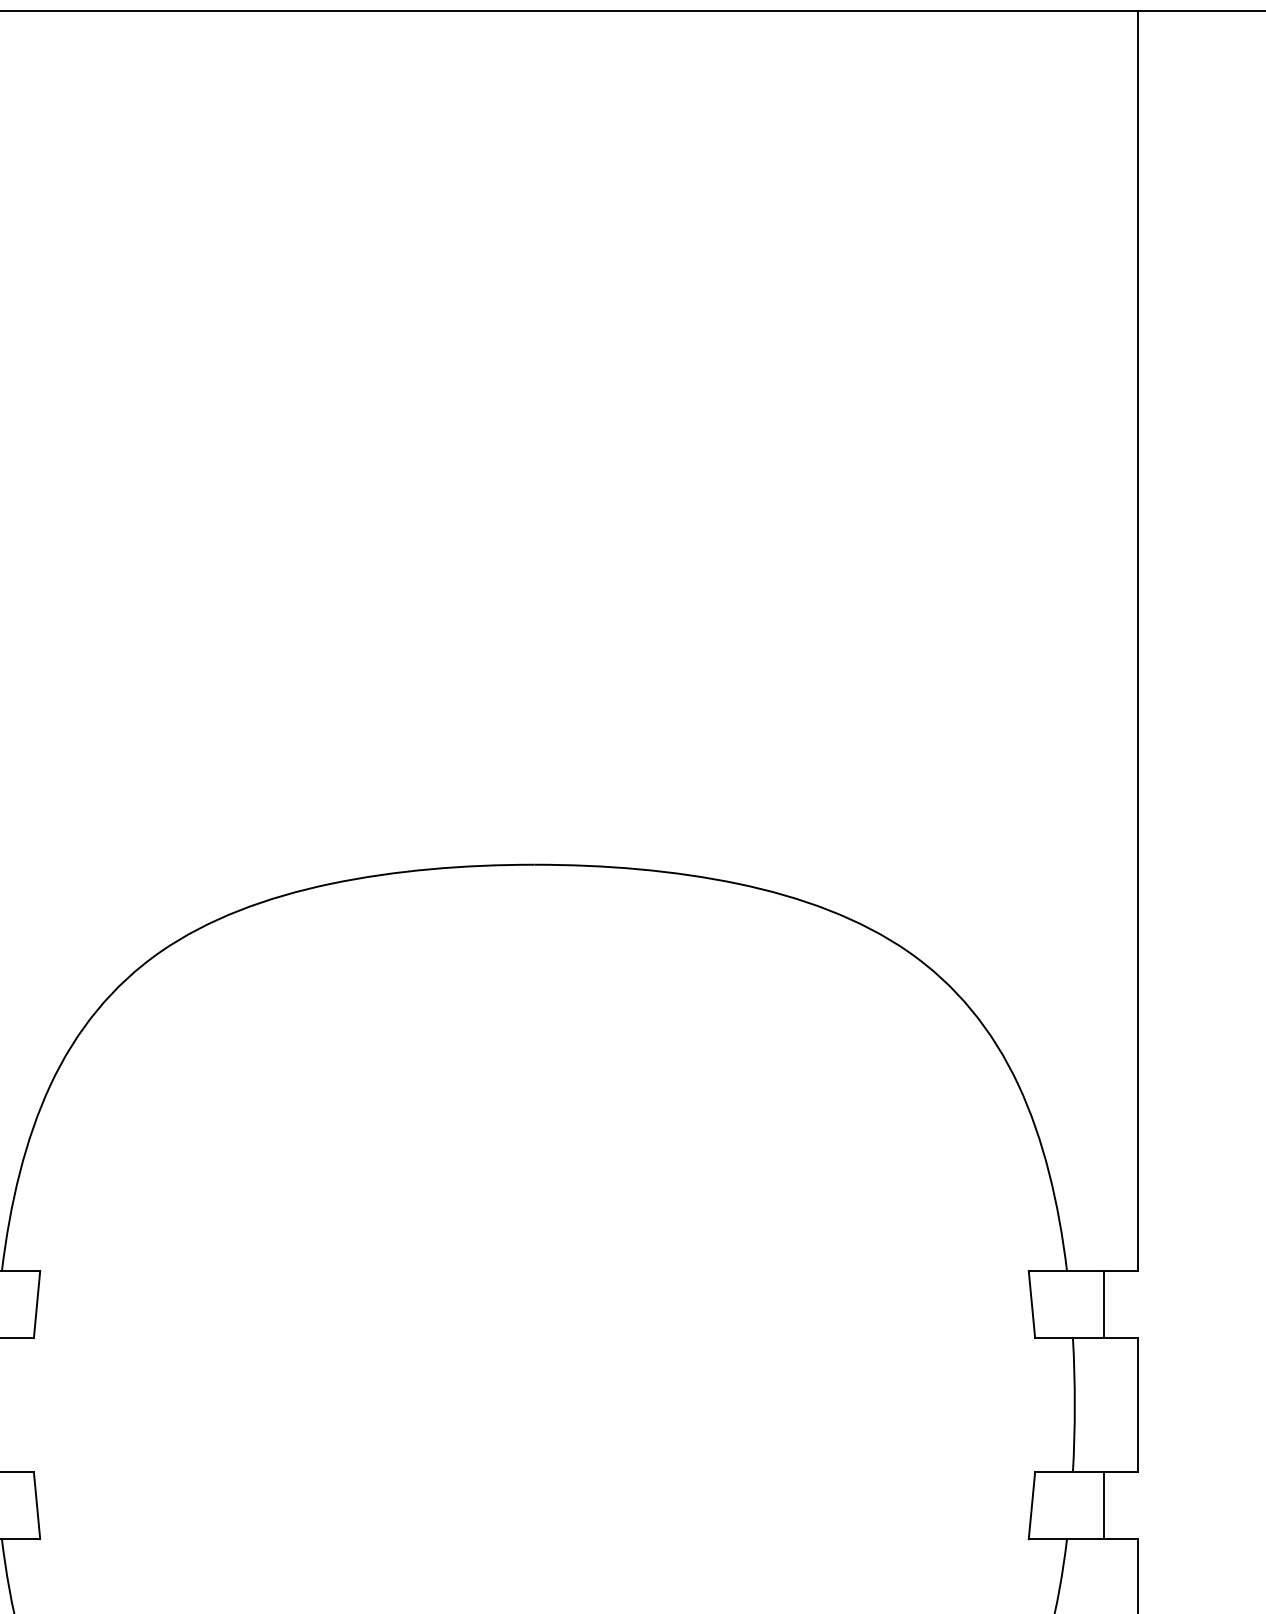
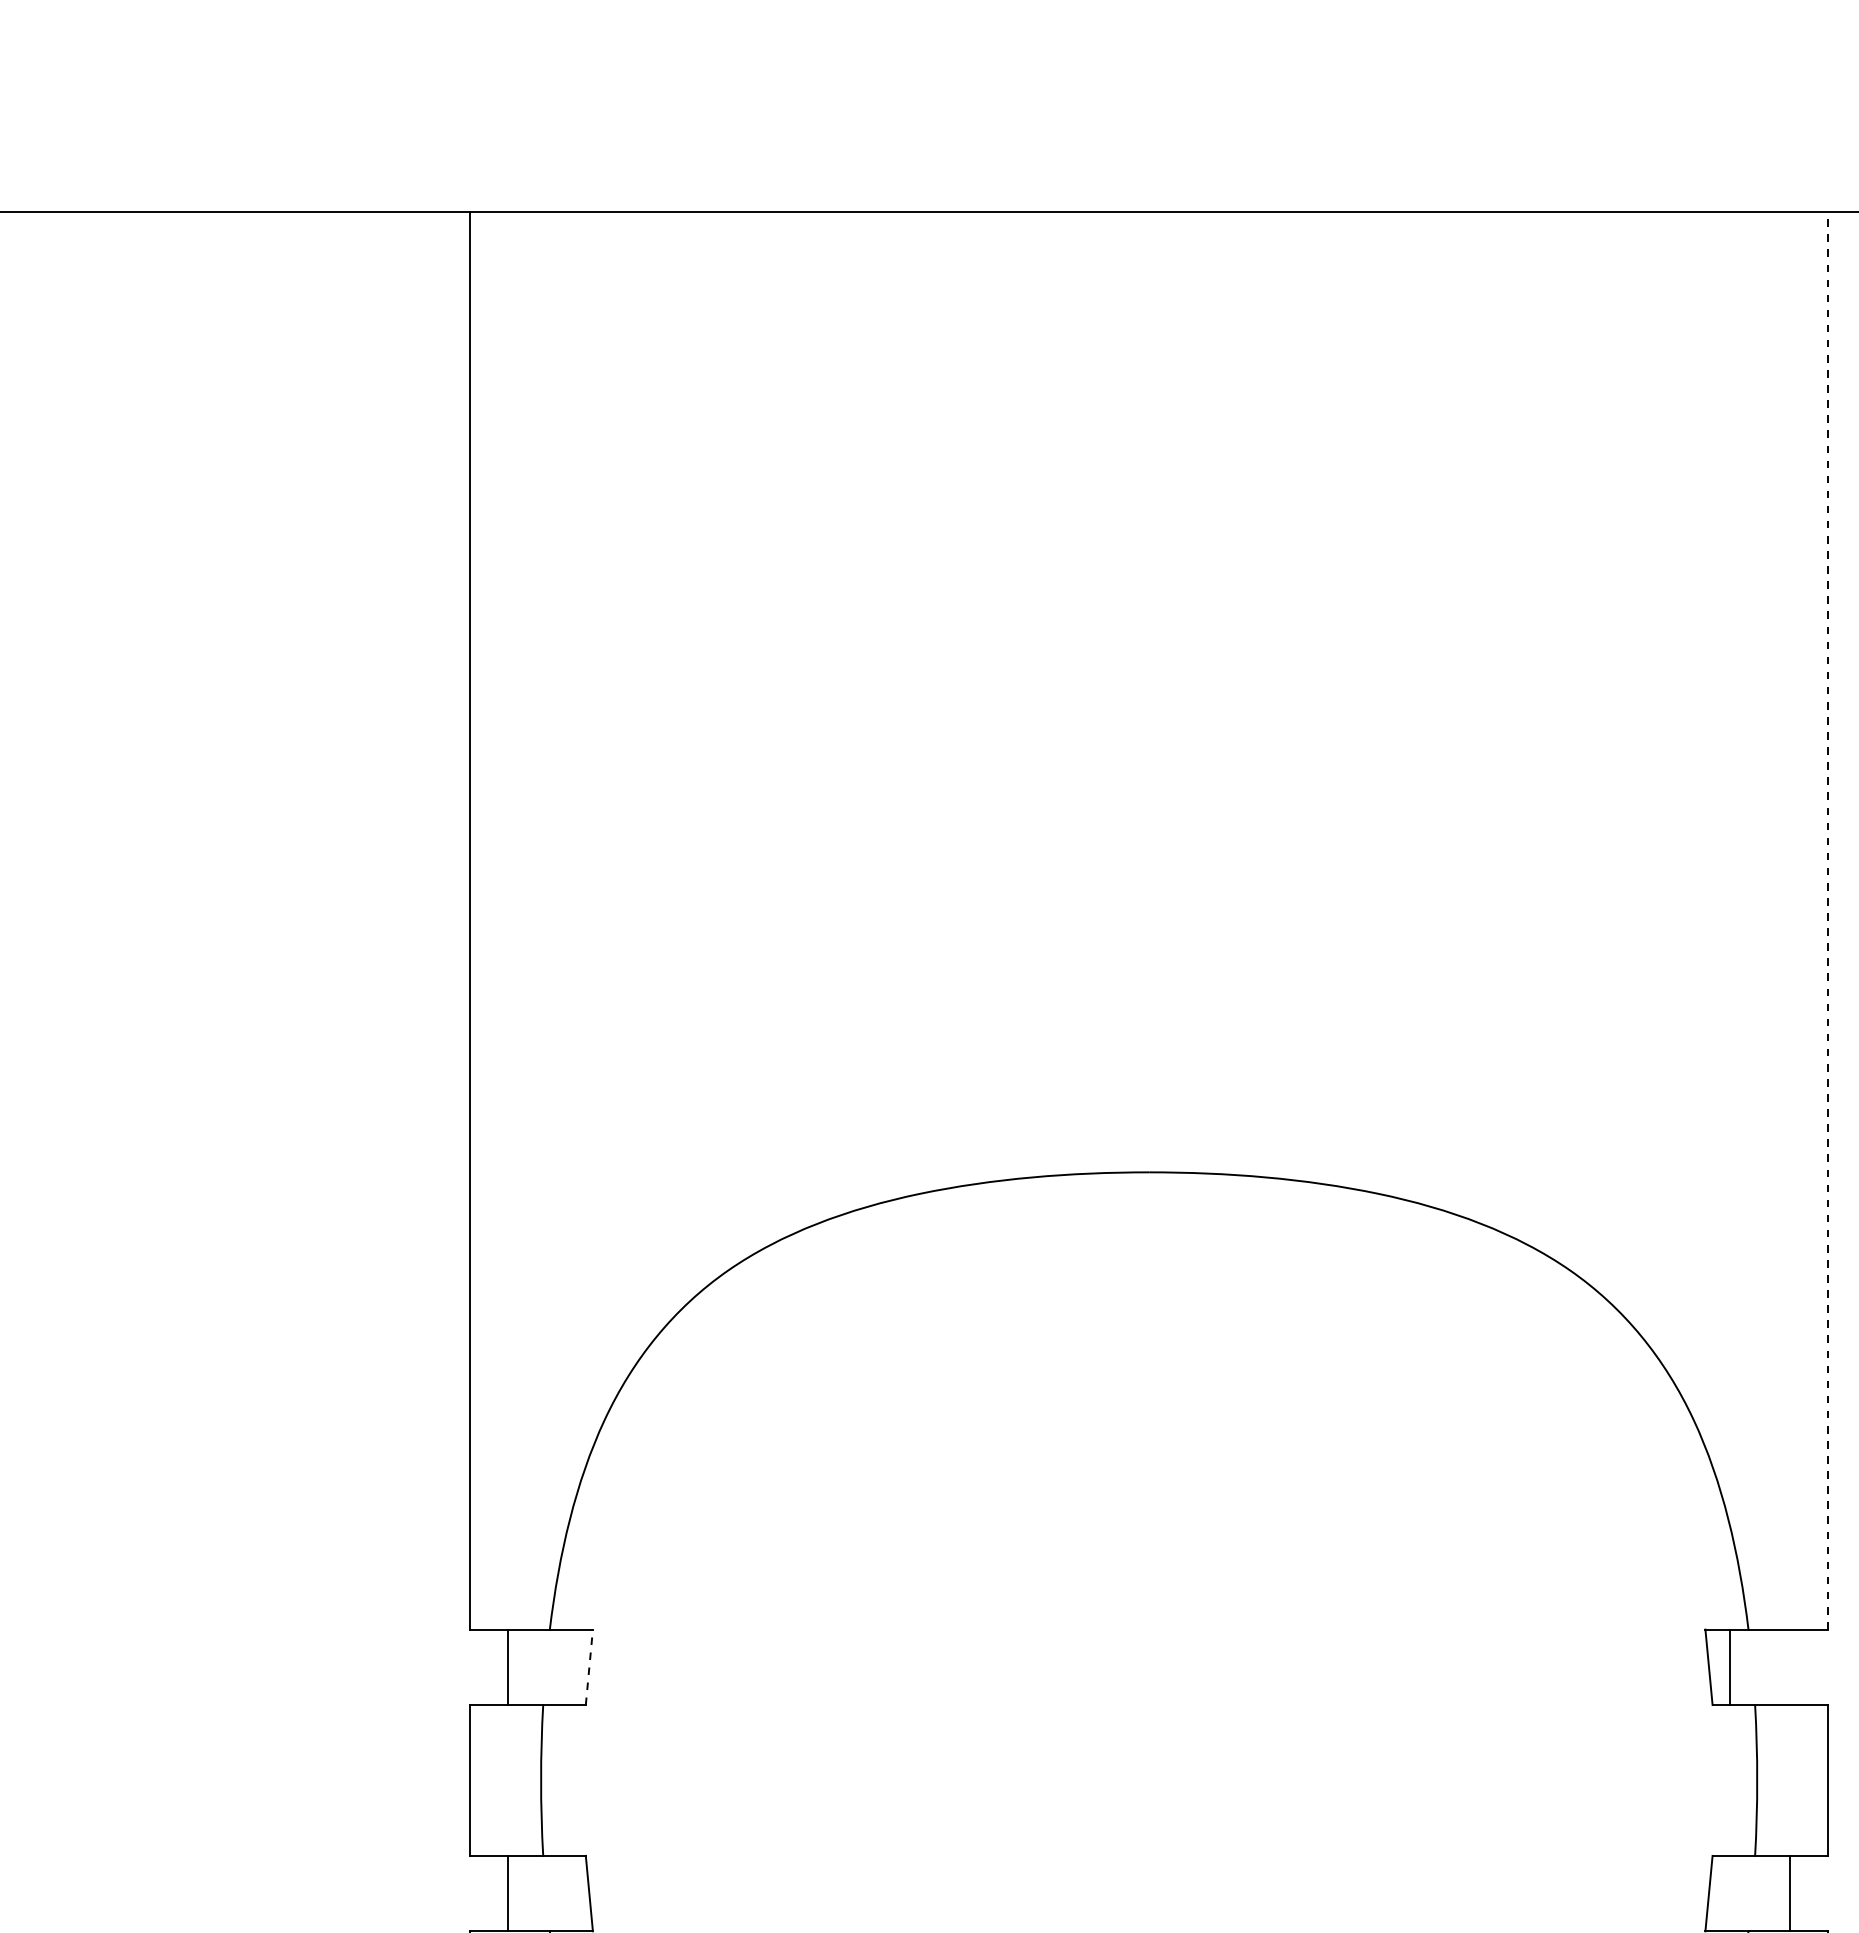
line: (1137, 640) -> (1827, 920), solid -> dashed
line: (37, 1304) -> (589, 1667), solid -> dashed
line: (1104, 1304) -> (1730, 1667), moved

